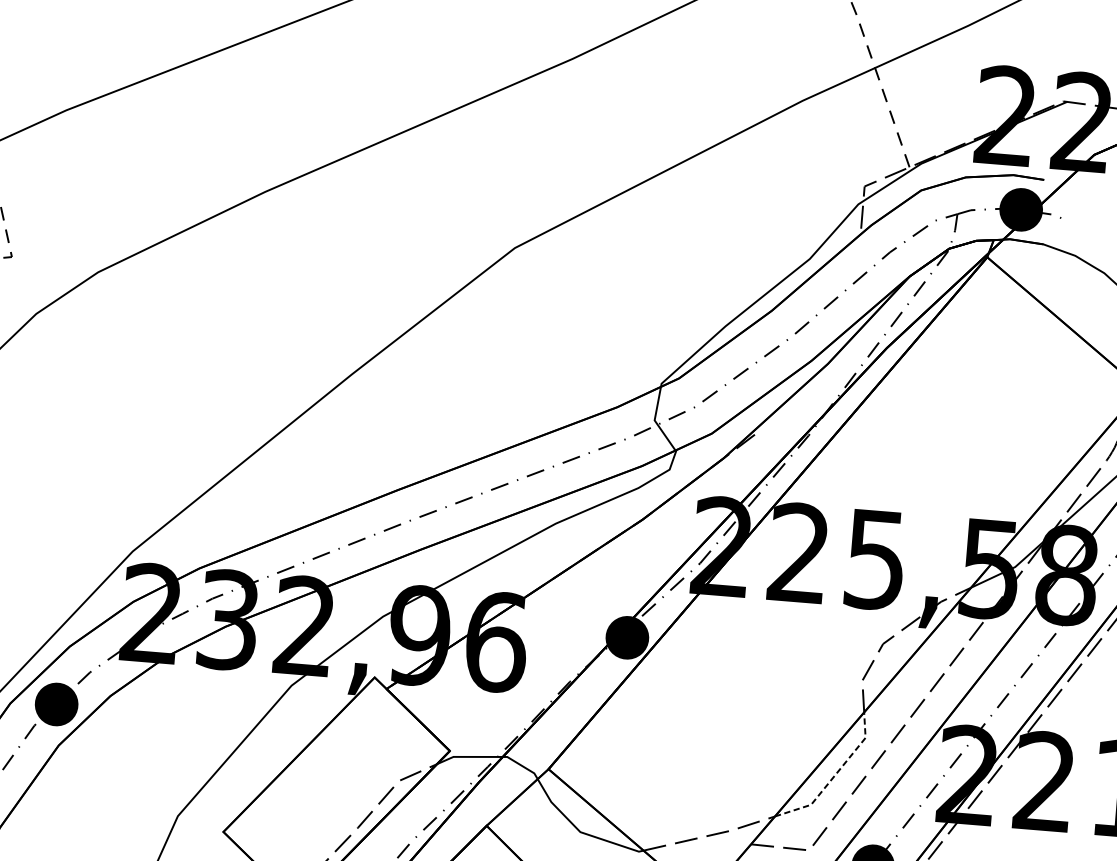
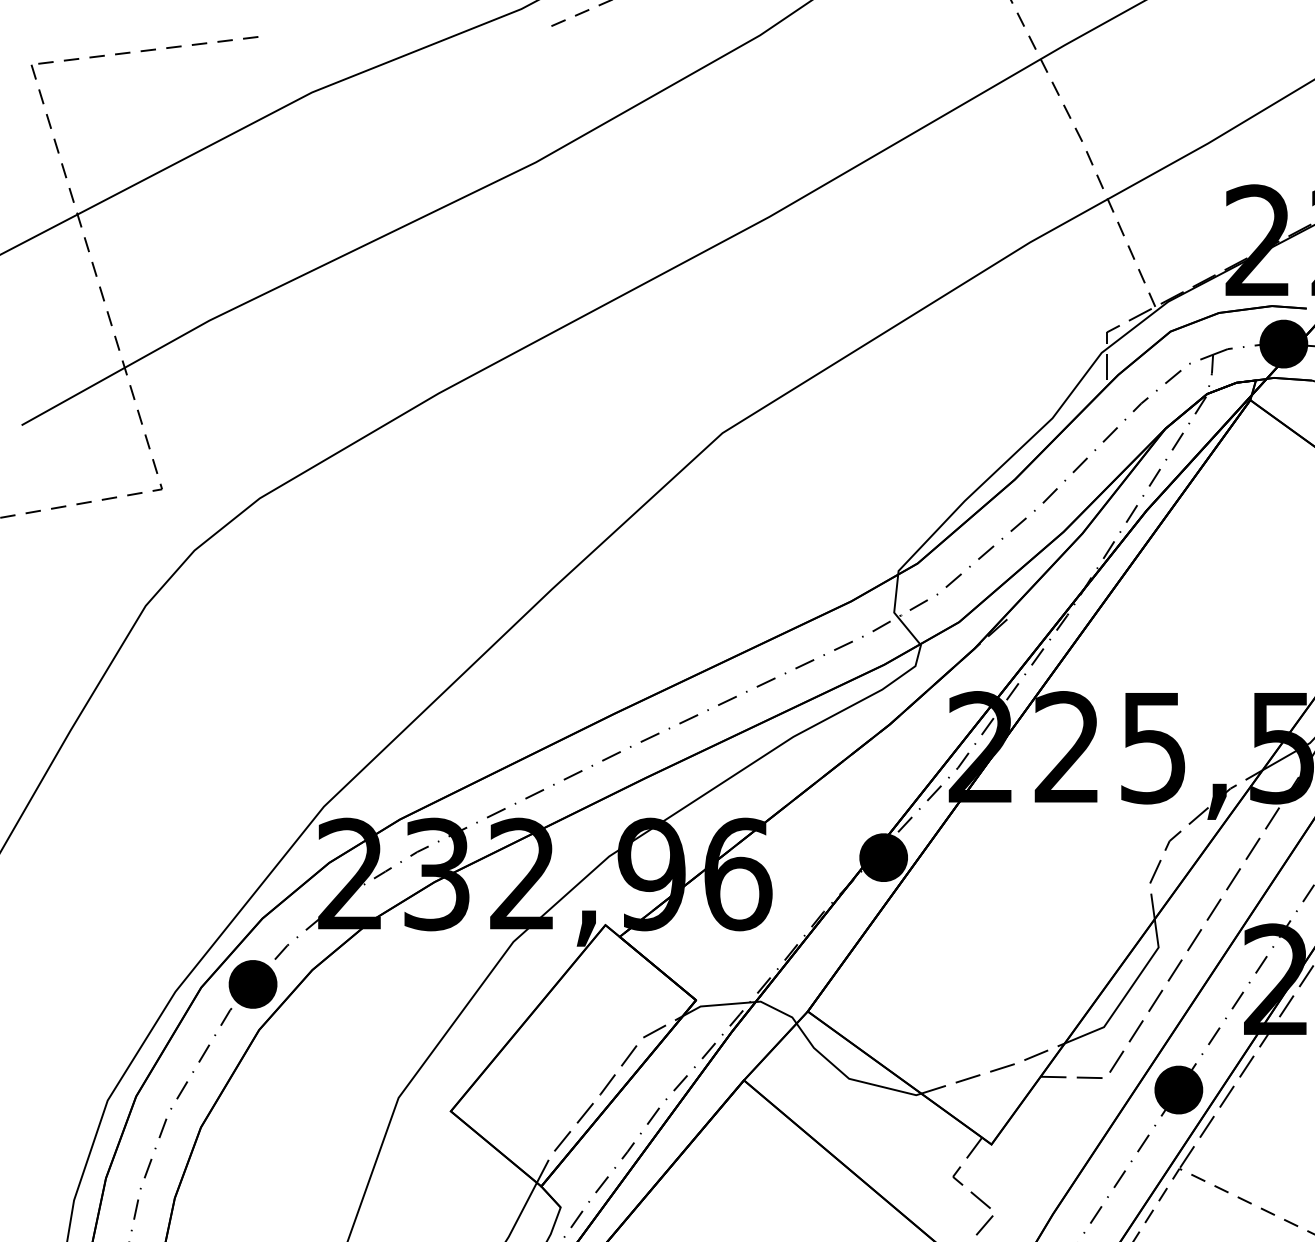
line: (834, 775) -> (1127, 992), dashed -> solid

